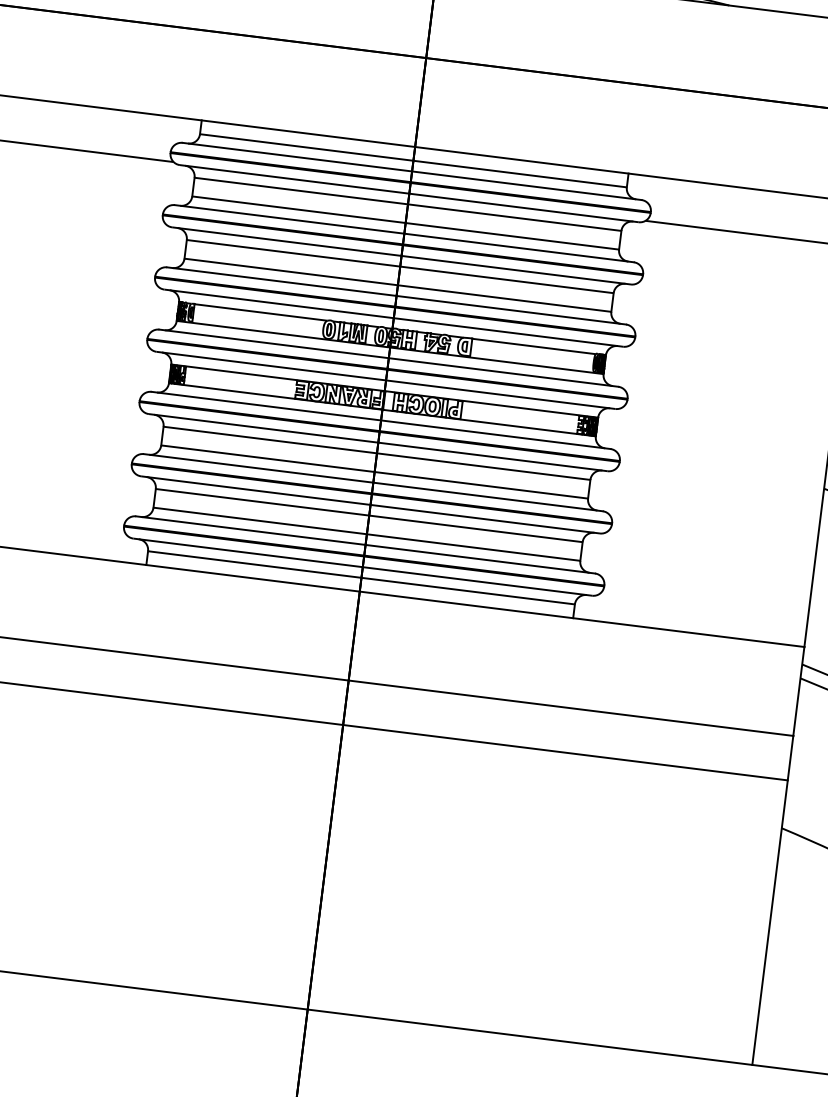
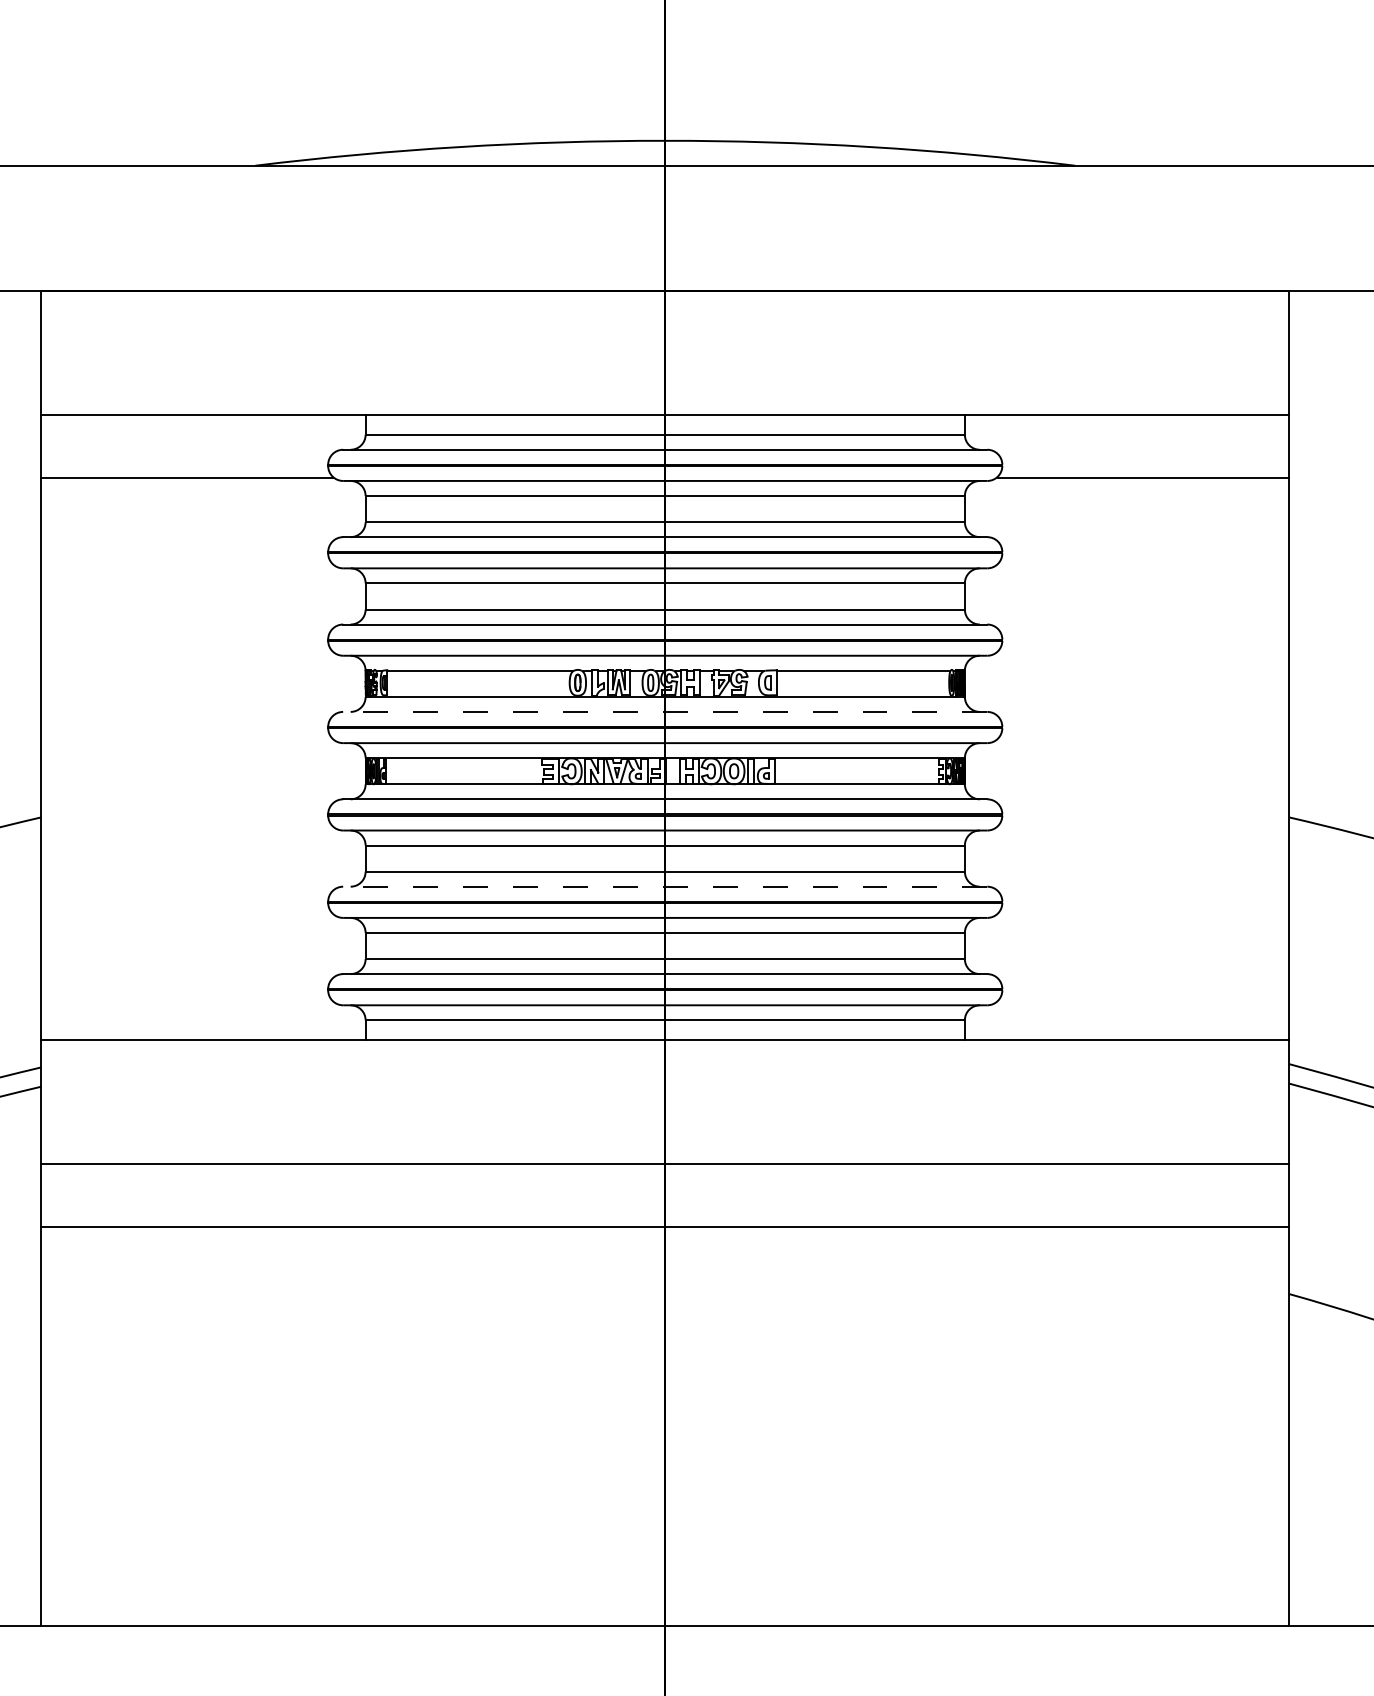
line: (388, 357) -> (664, 711), solid -> dashed
line: (372, 482) -> (664, 886), solid -> dashed

